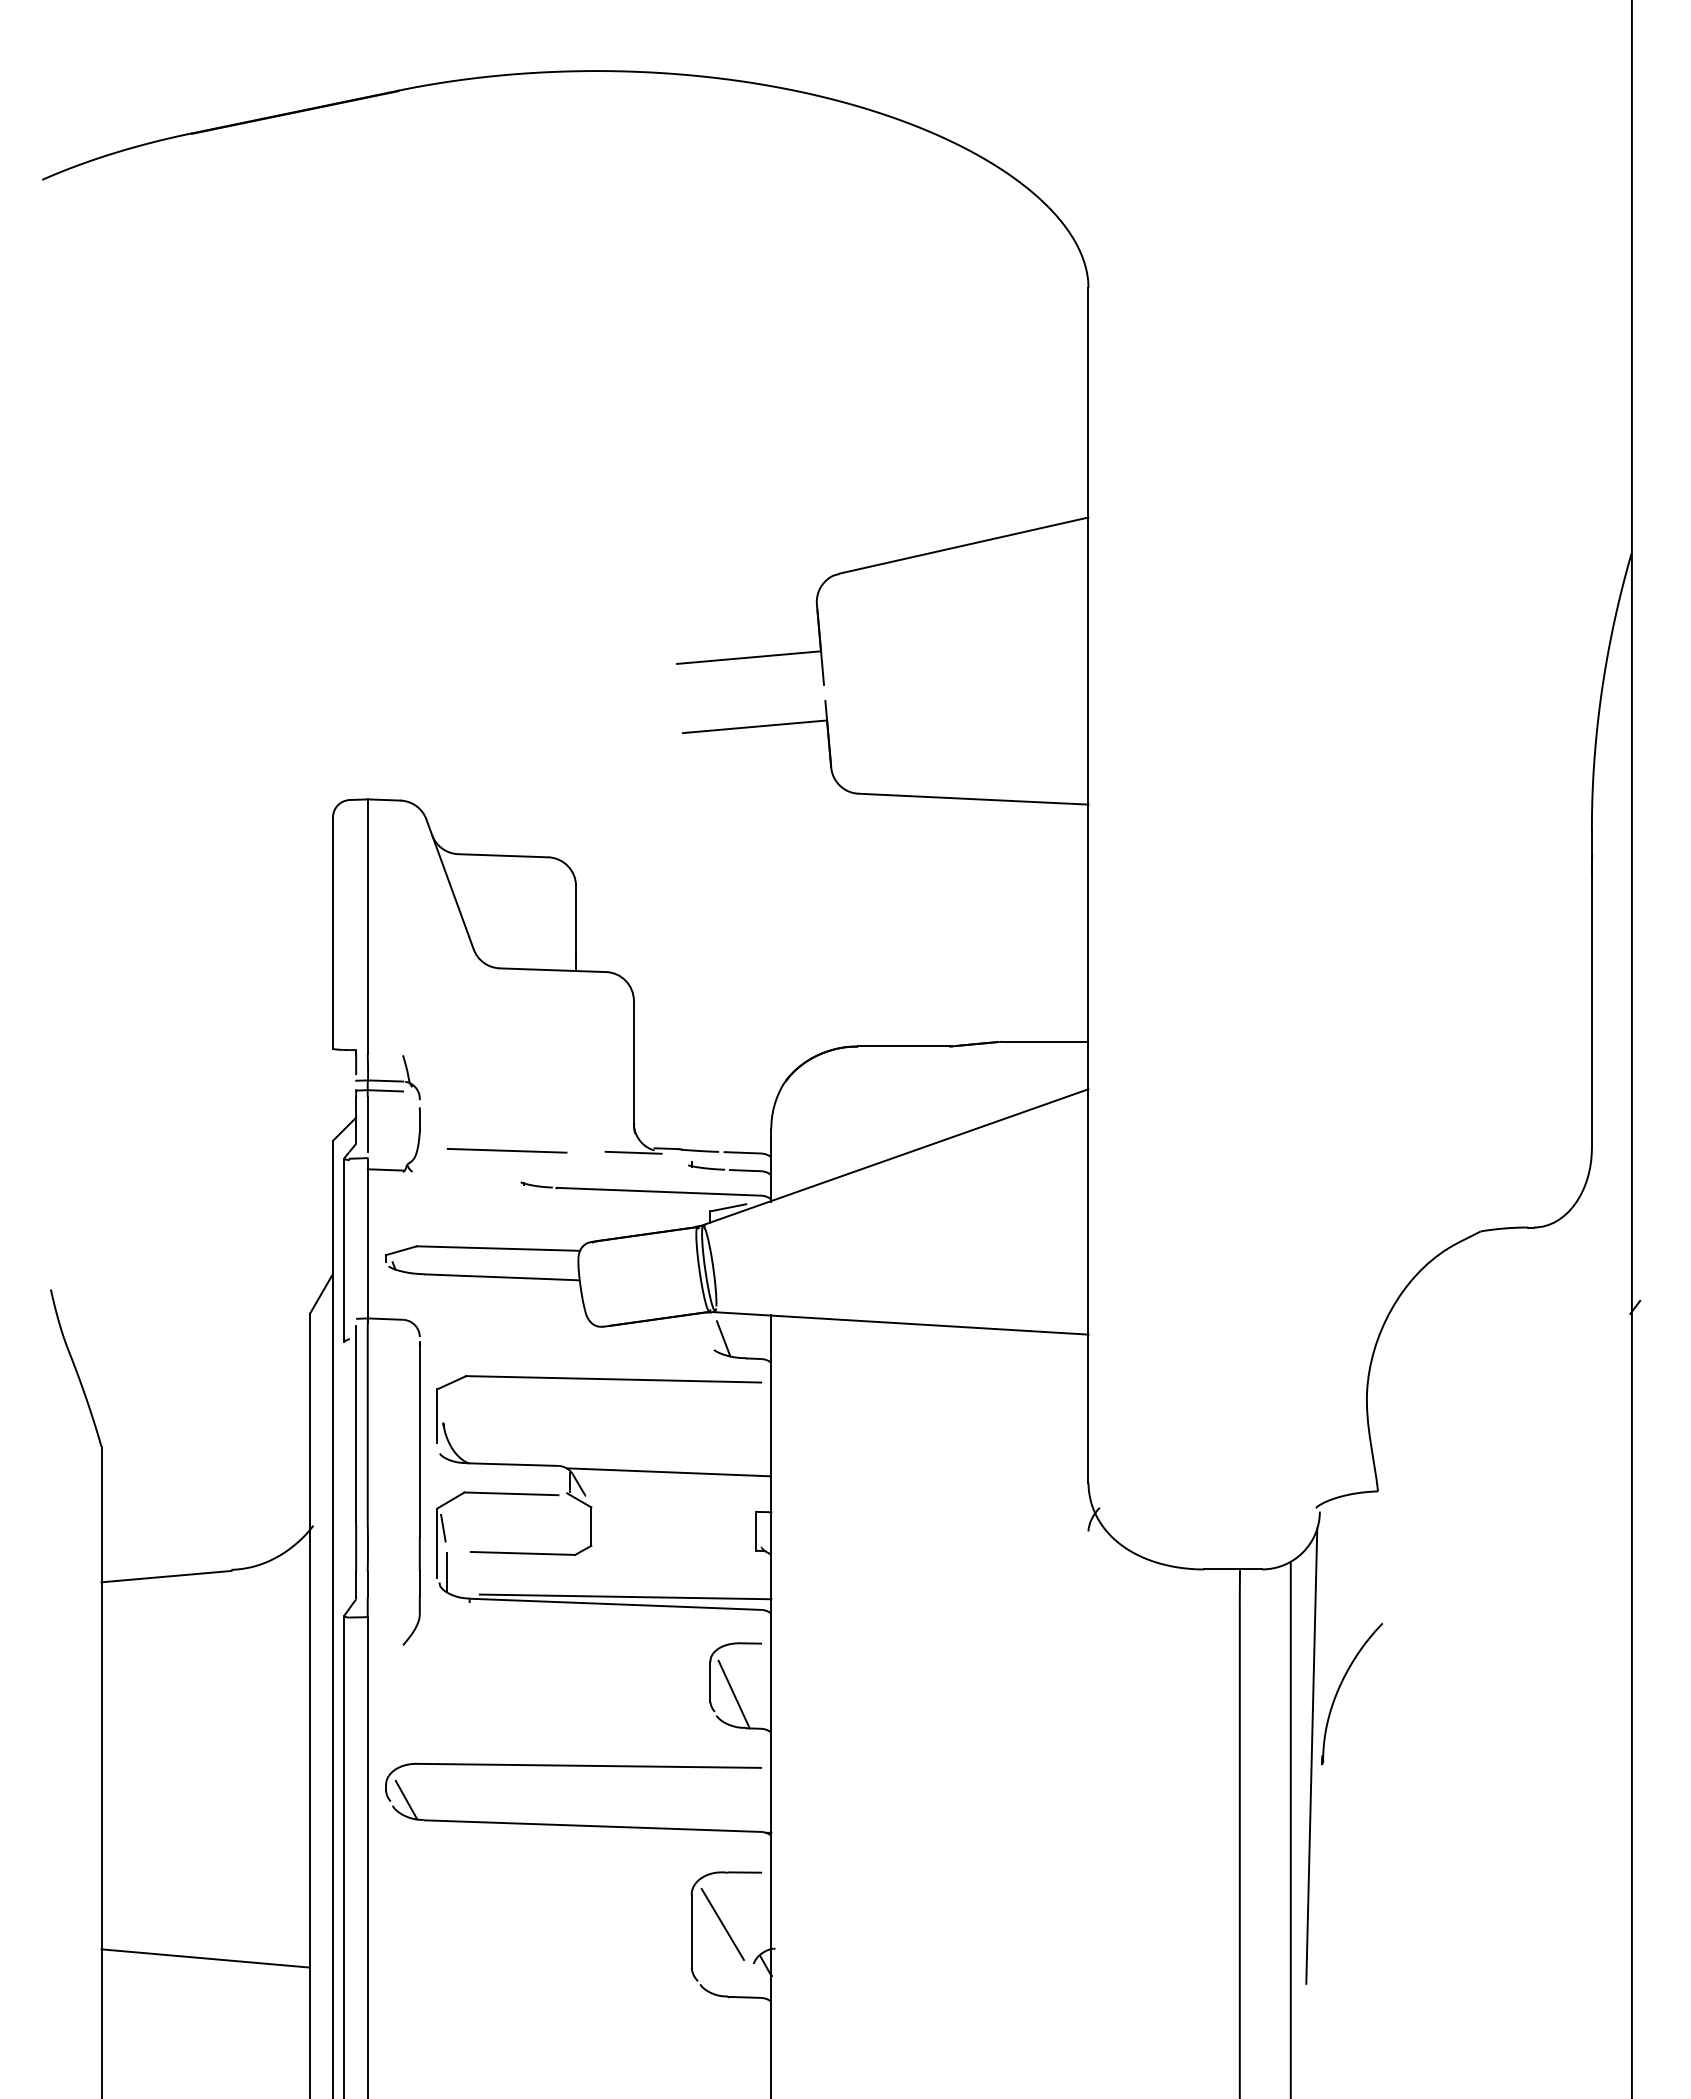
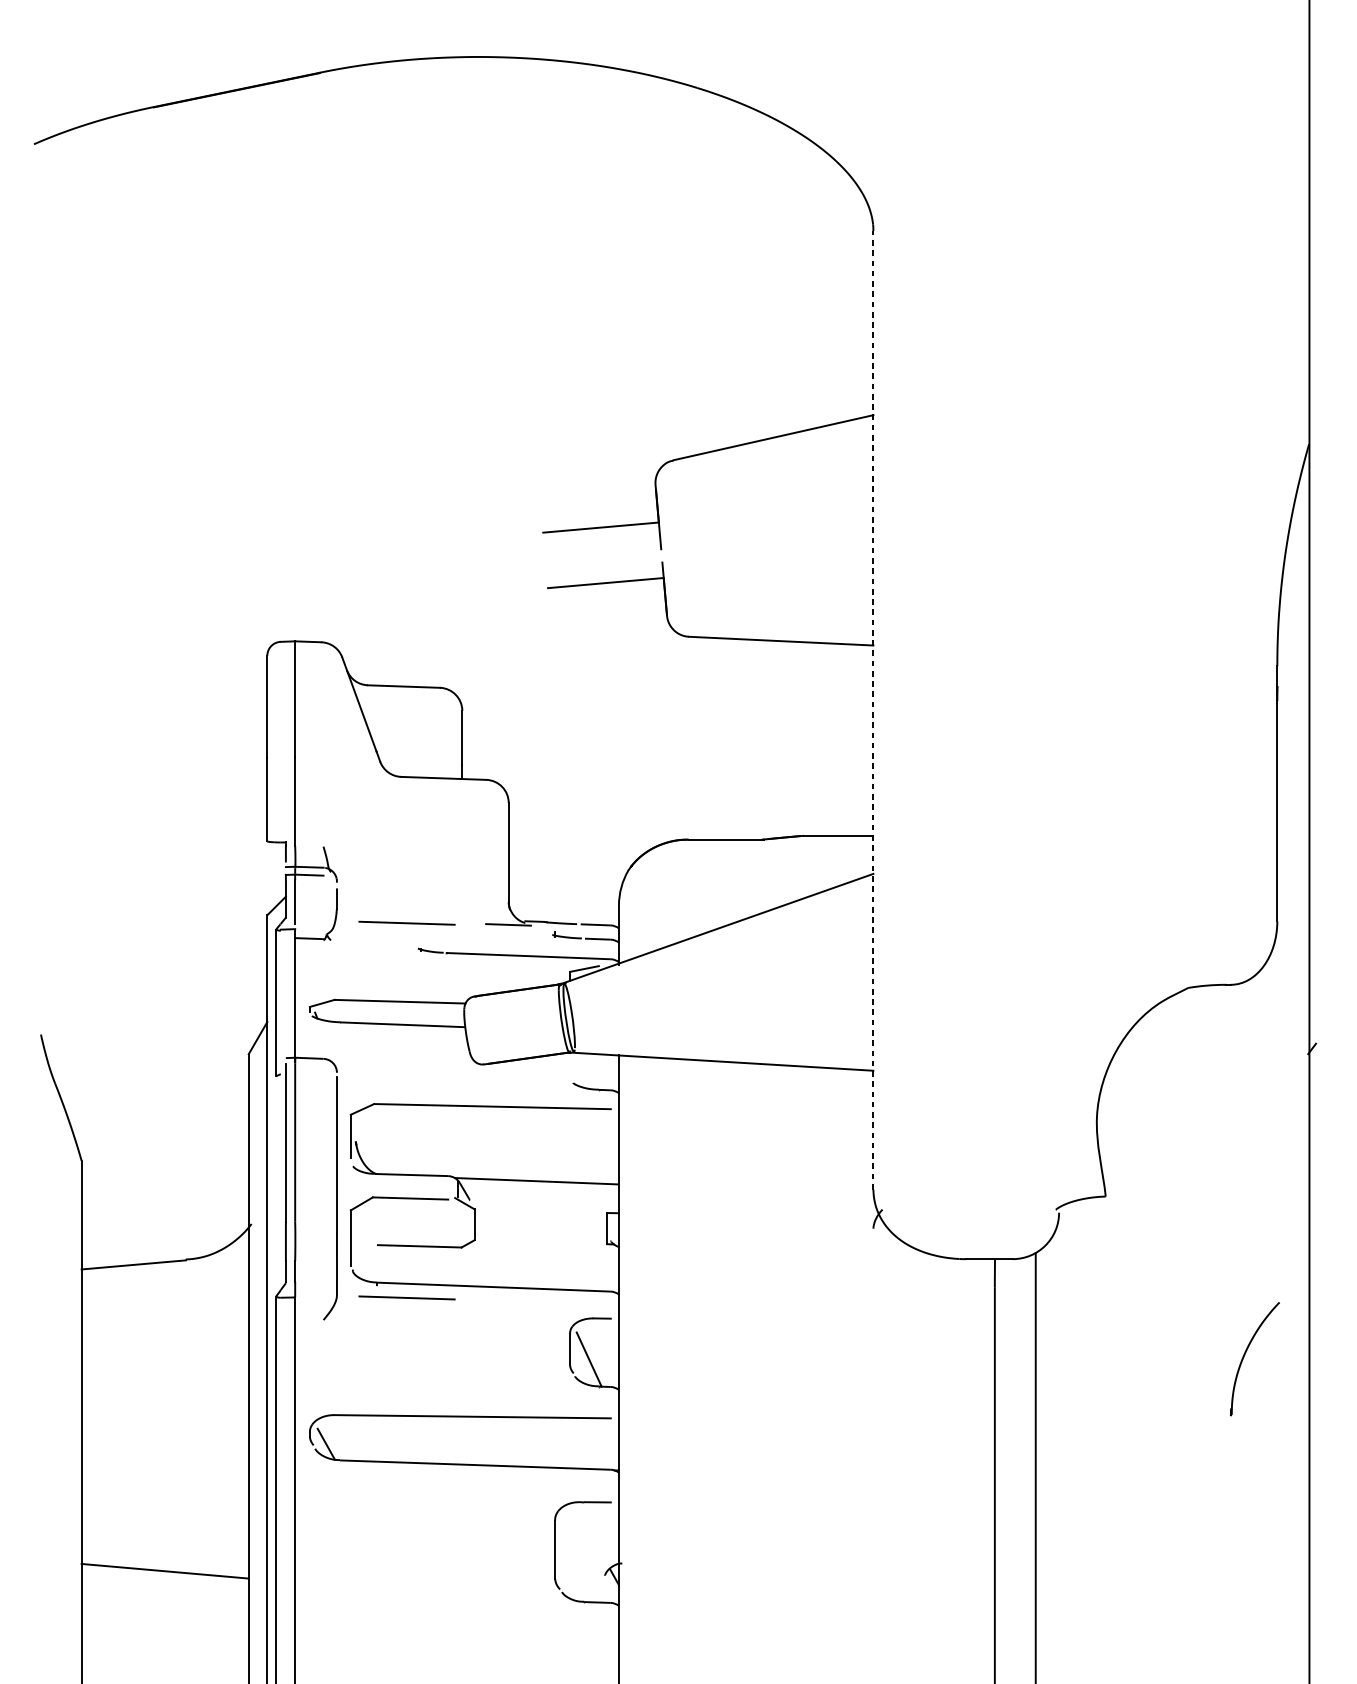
line: (1088, 884) -> (873, 709), solid -> dashed
line: (723, 1338) -> (580, 1073), removed
line: (443, 1527) -> (355, 1225), removed
line: (447, 1571) -> (359, 1260), removed
line: (625, 1596) -> (501, 1280), removed
line: (506, 1617) -> (406, 1297), added
part: (1339, 1689) -> (1244, 1355), moved
line: (1311, 1755) -> (1052, 1408), removed
line: (722, 1924) -> (579, 1544), removed

